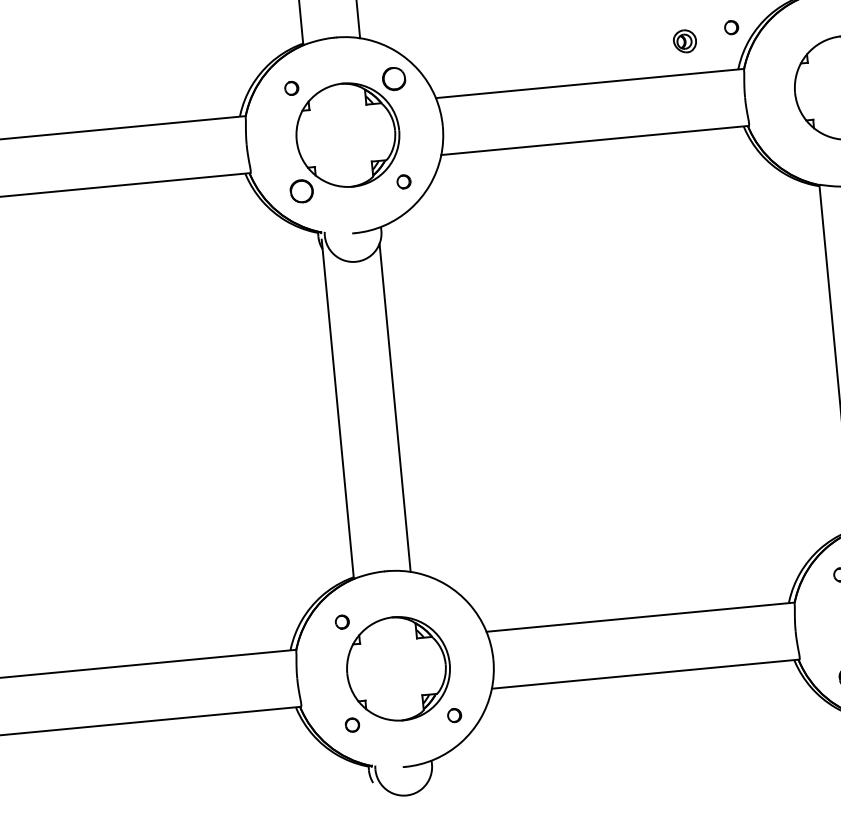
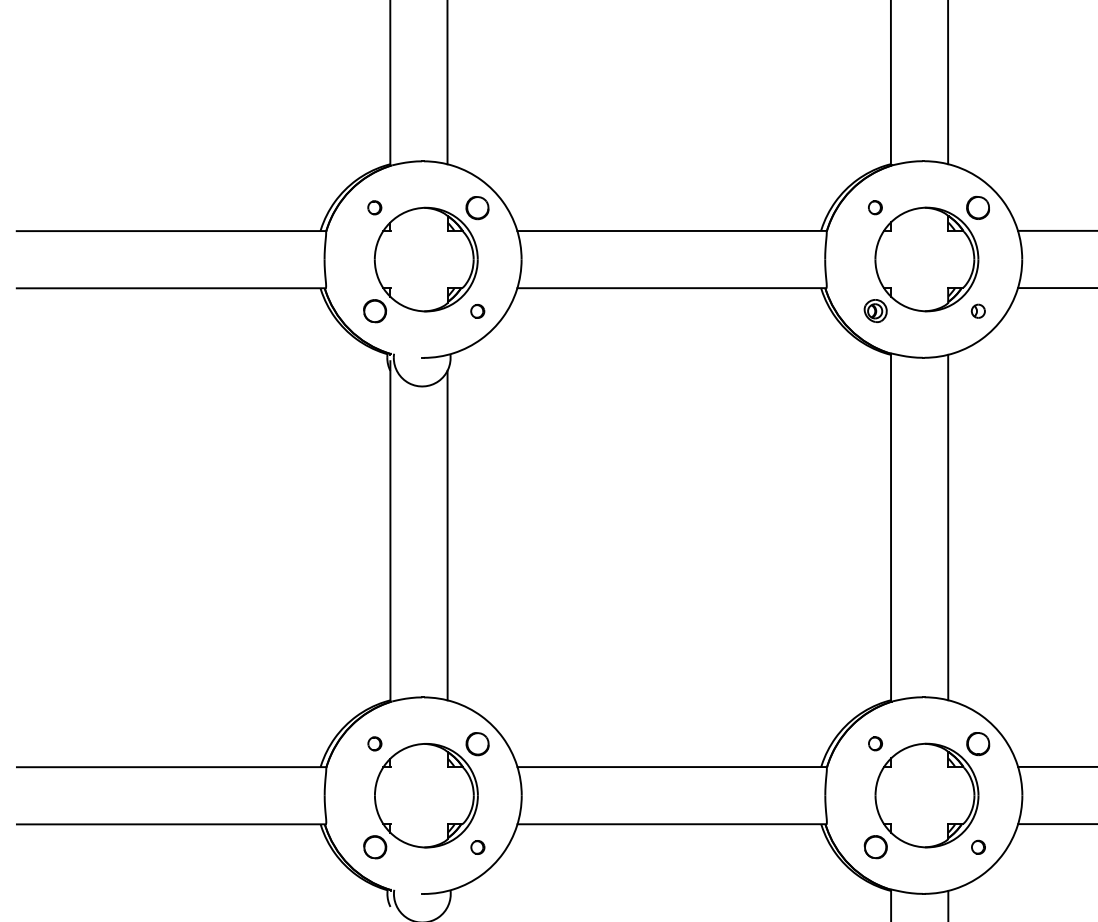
part: (731, 27) -> (875, 207), moved
part: (684, 40) -> (875, 310), moved
part: (444, 613) -> (477, 744), added
part: (352, 725) -> (375, 847), size x1.67

